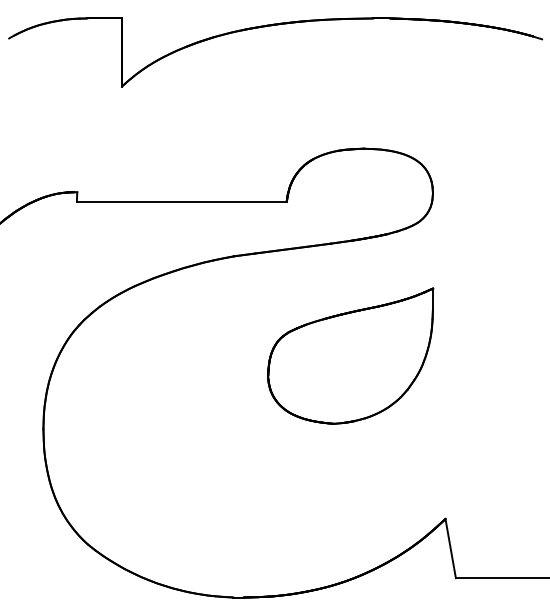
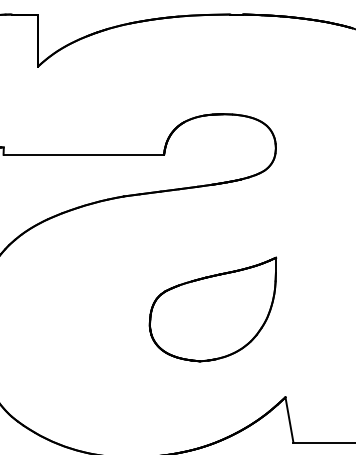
part: (350, 355) -> (212, 309), moved

